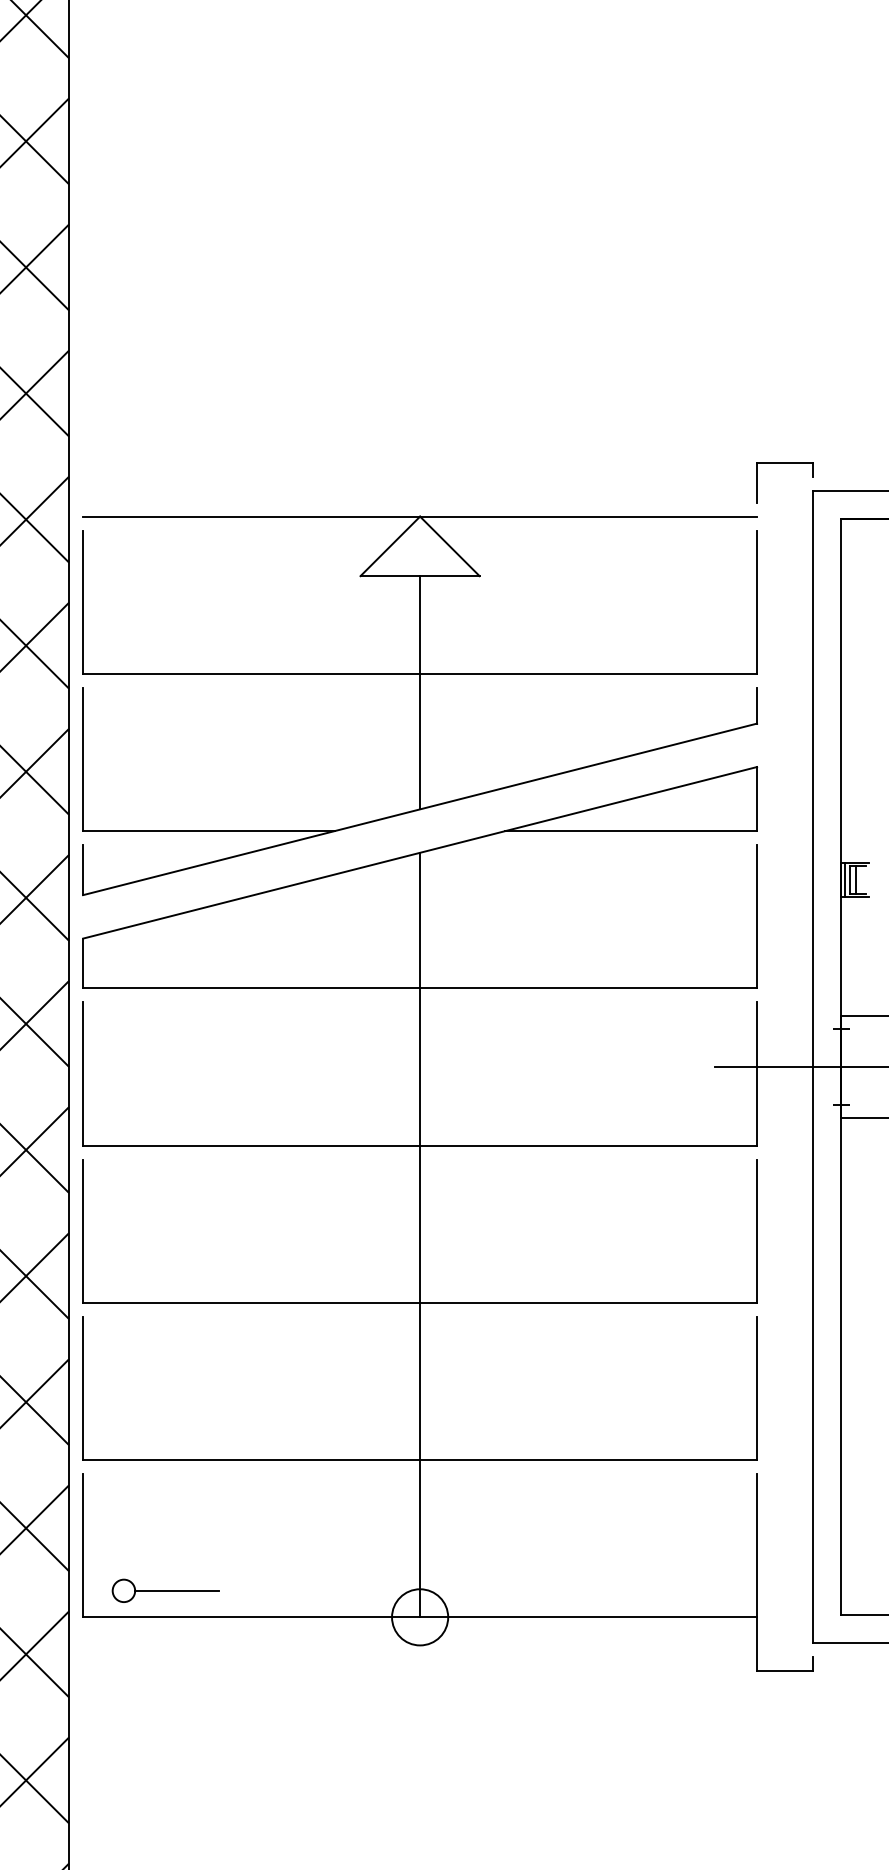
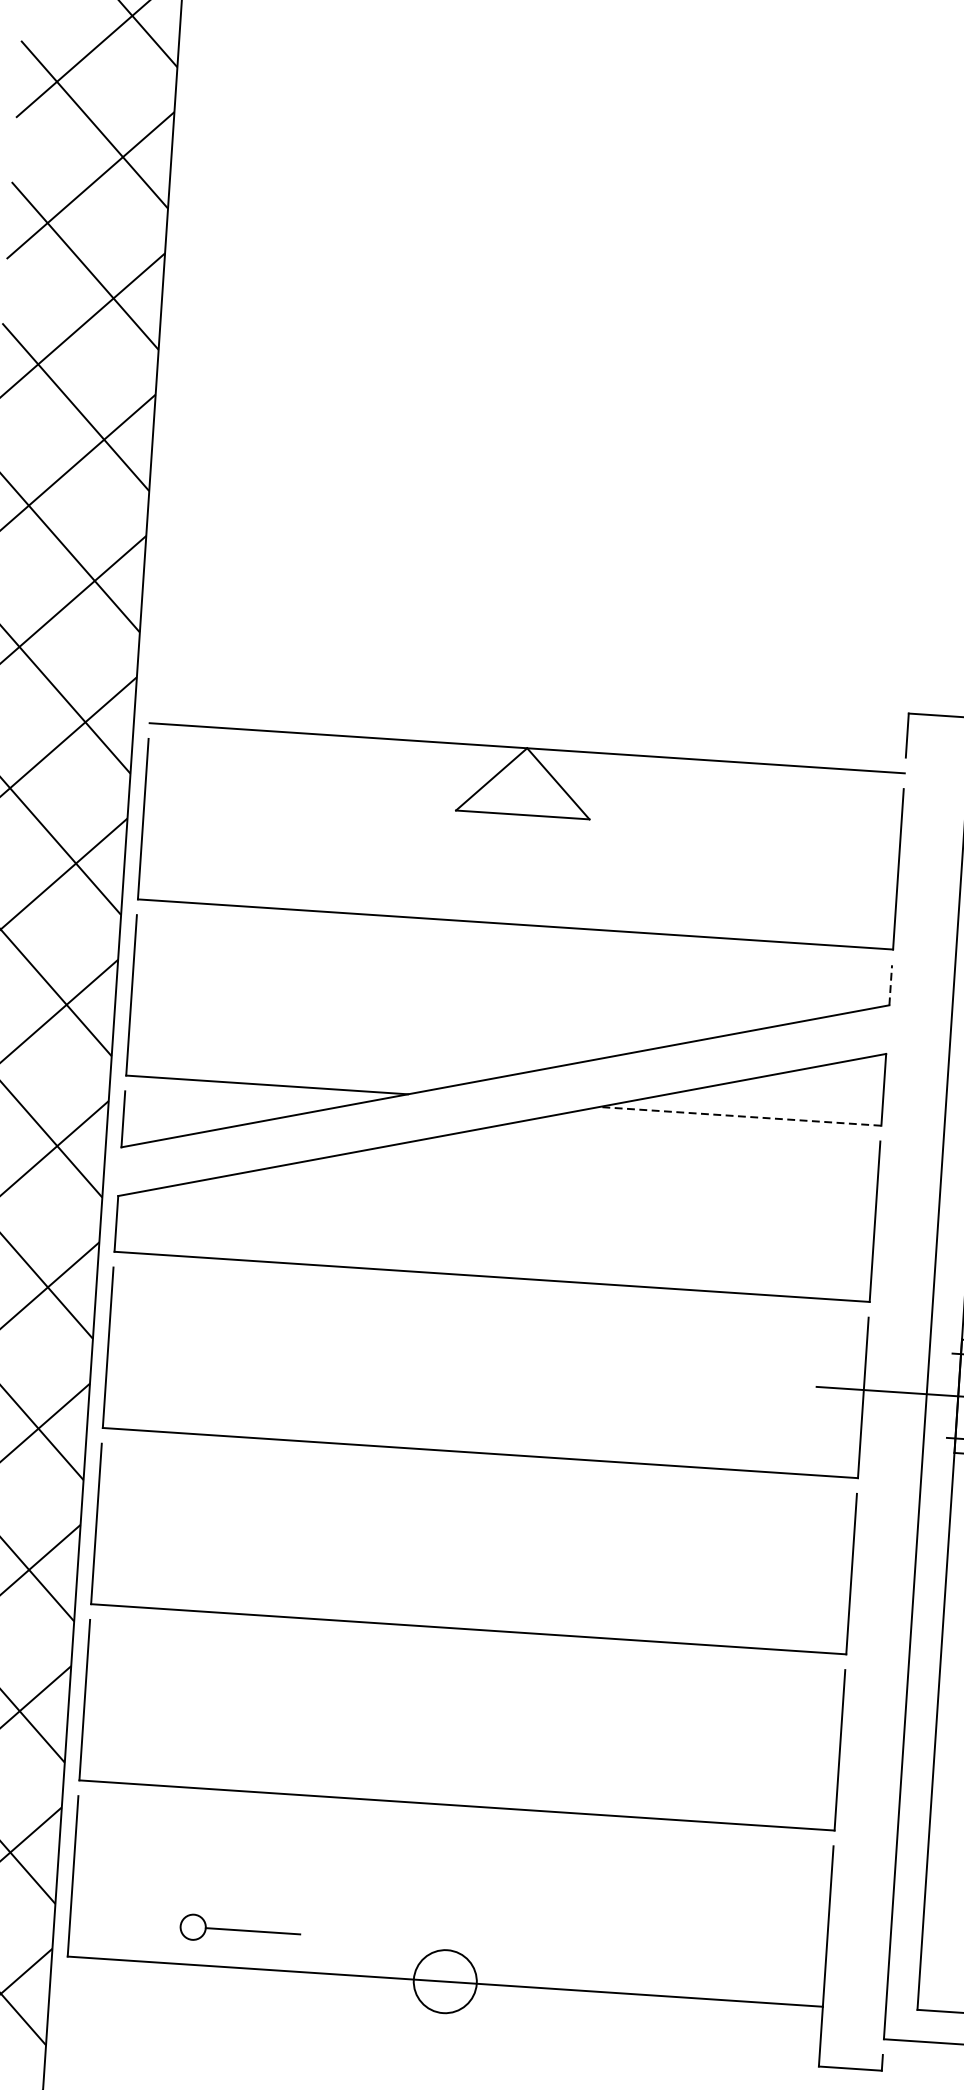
line: (420, 692) -> (514, 945), removed
line: (757, 705) -> (891, 985), solid -> dashed
line: (631, 831) -> (740, 1116), solid -> dashed
line: (420, 1234) -> (474, 1552), removed
part: (165, 1590) -> (239, 1929), moved

